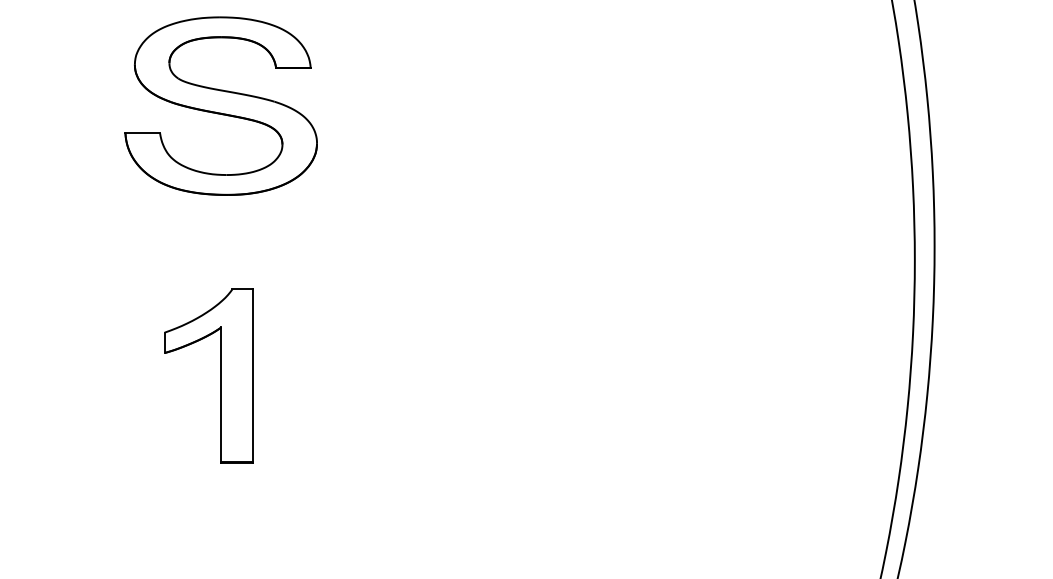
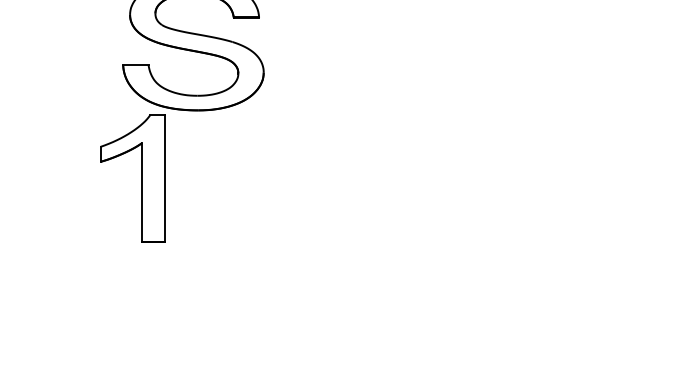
part: (220, 375) -> (141, 178), moved

